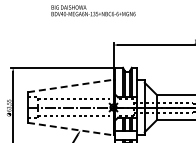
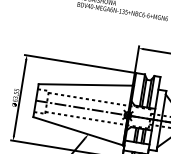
line: (71, 85) -> (86, 84), dashed -> solid
line: (71, 129) -> (78, 131), dashed -> solid

